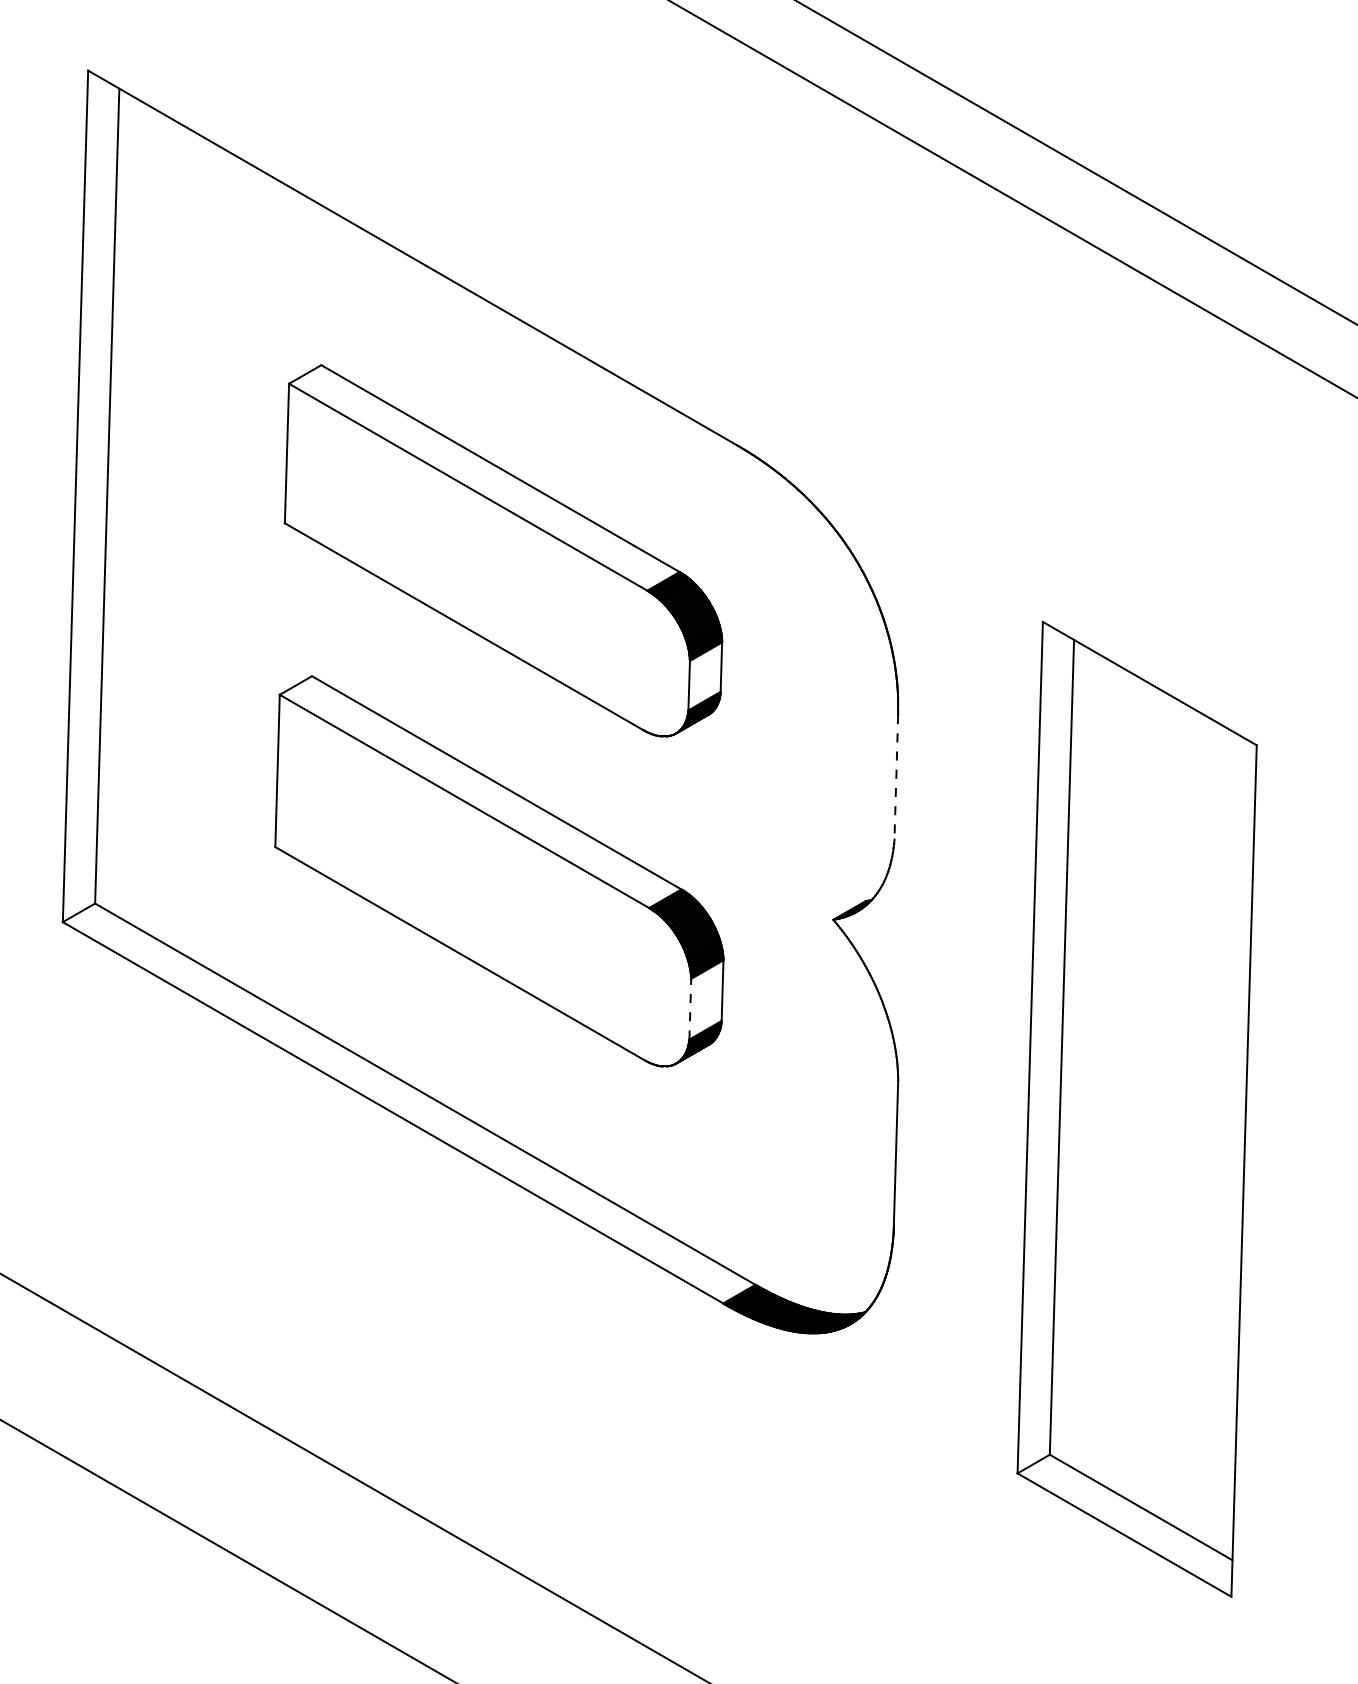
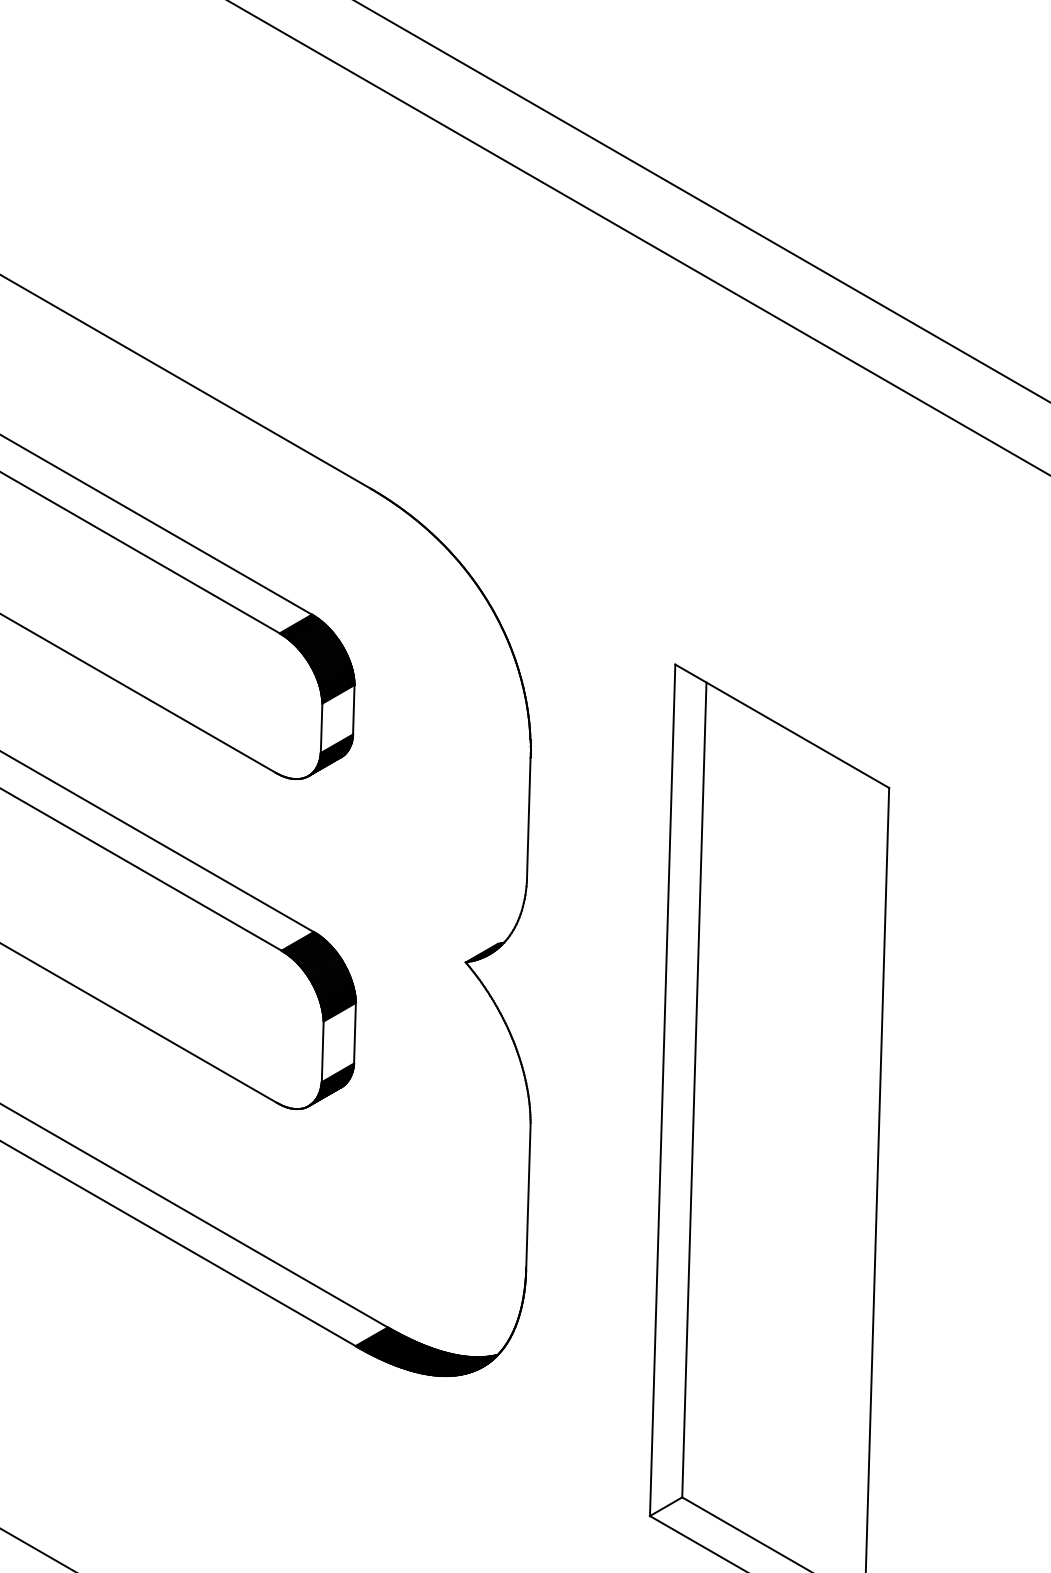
line: (896, 777) -> (528, 820), dashed -> solid
line: (690, 1008) -> (322, 1051), dashed -> solid

